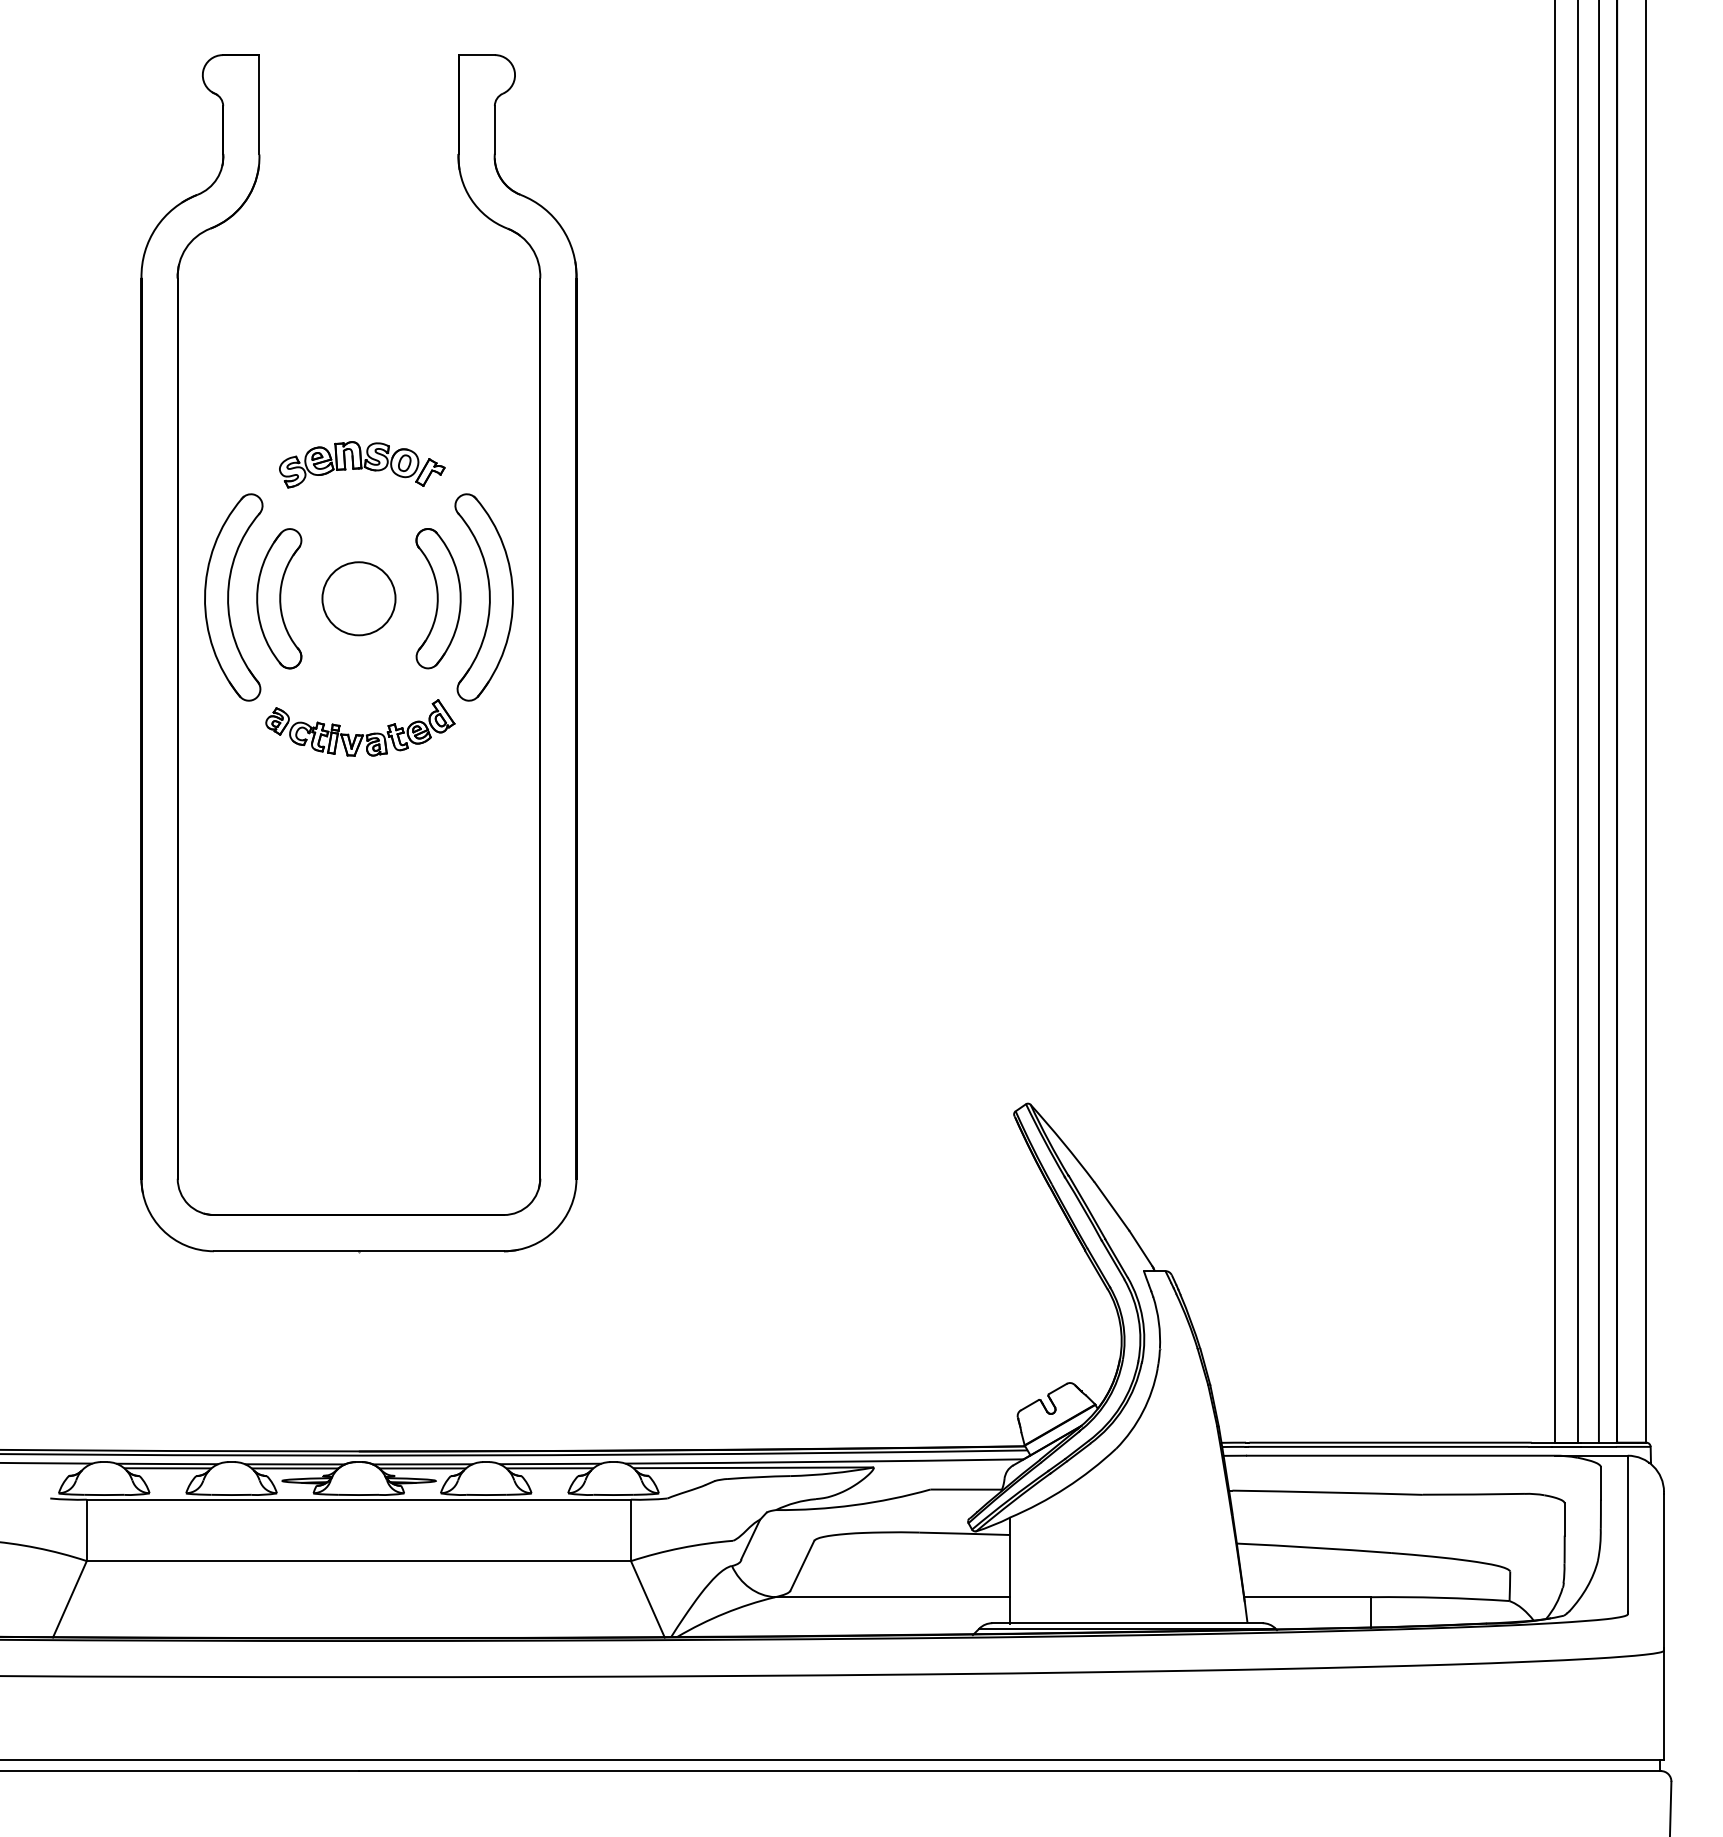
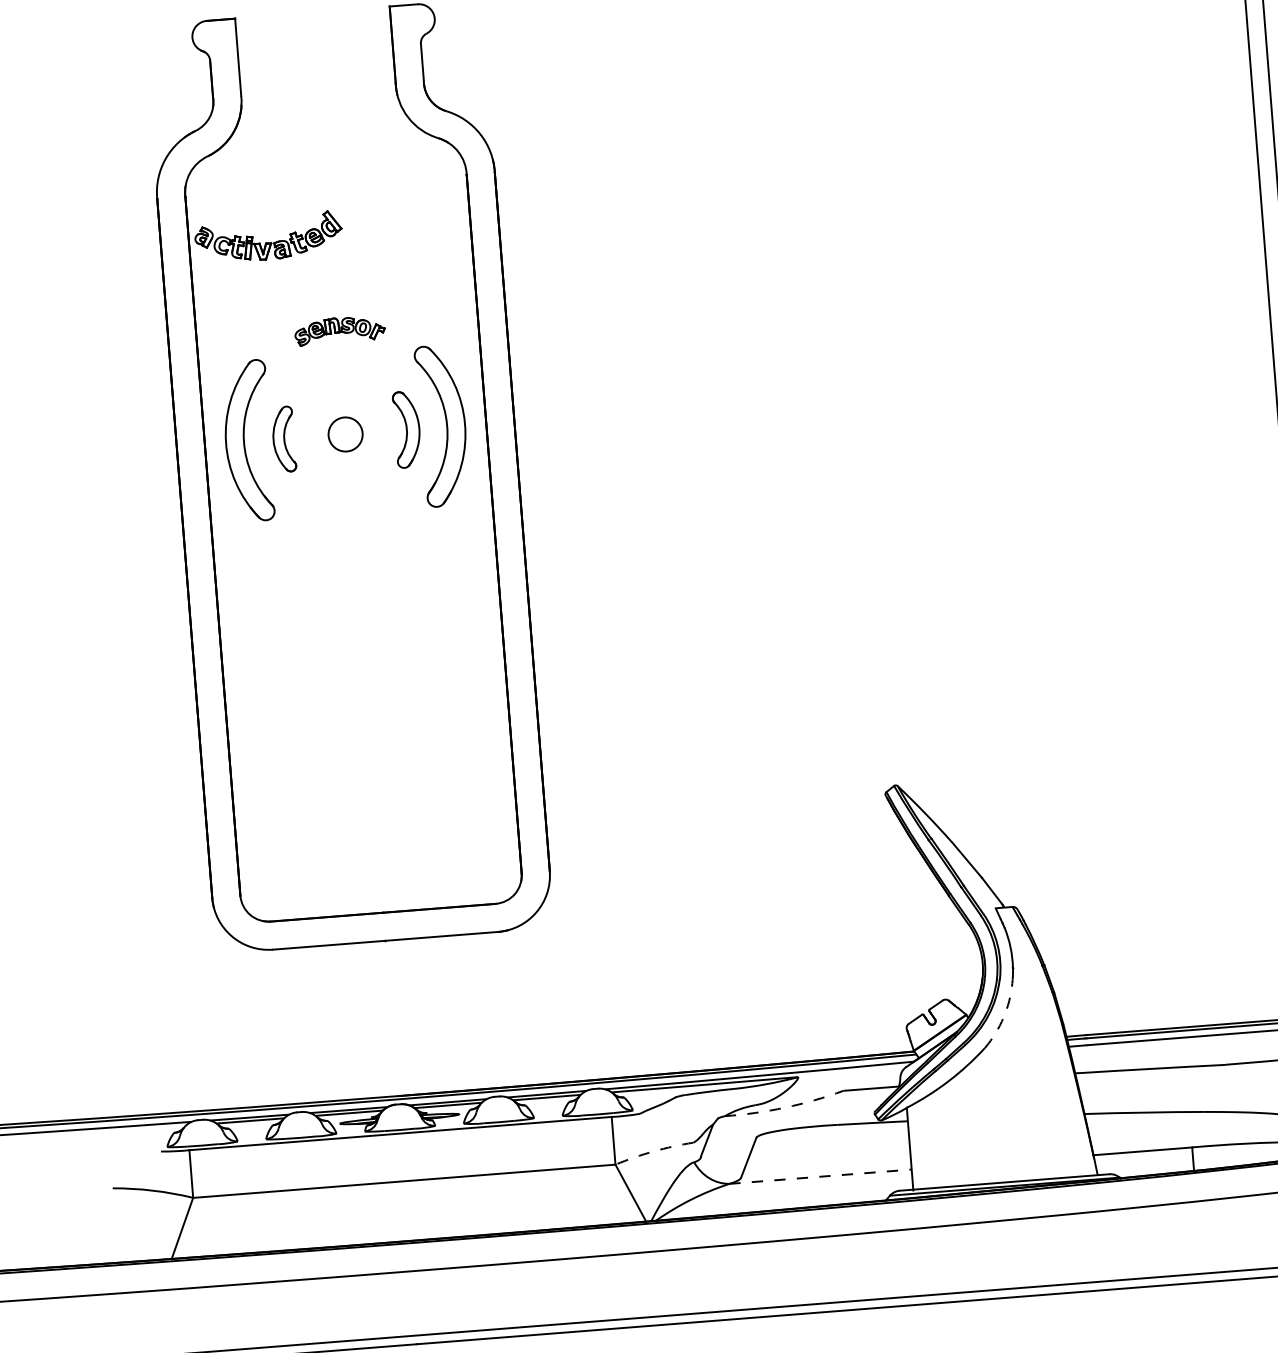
part: (362, 464) -> (340, 330), size x0.7
part: (279, 598) -> (283, 439), size x0.6
circle: (358, 598) -> (345, 434), size x0.6
part: (438, 598) -> (407, 429), size x0.7
part: (360, 734) -> (269, 242), moved
arc: (1142, 1411) -> (1003, 1017), solid -> dashed
arc: (853, 1505) -> (784, 1107), solid -> dashed
arc: (681, 1548) -> (653, 1151), solid -> dashed
line: (892, 1597) -> (820, 1176), solid -> dashed

